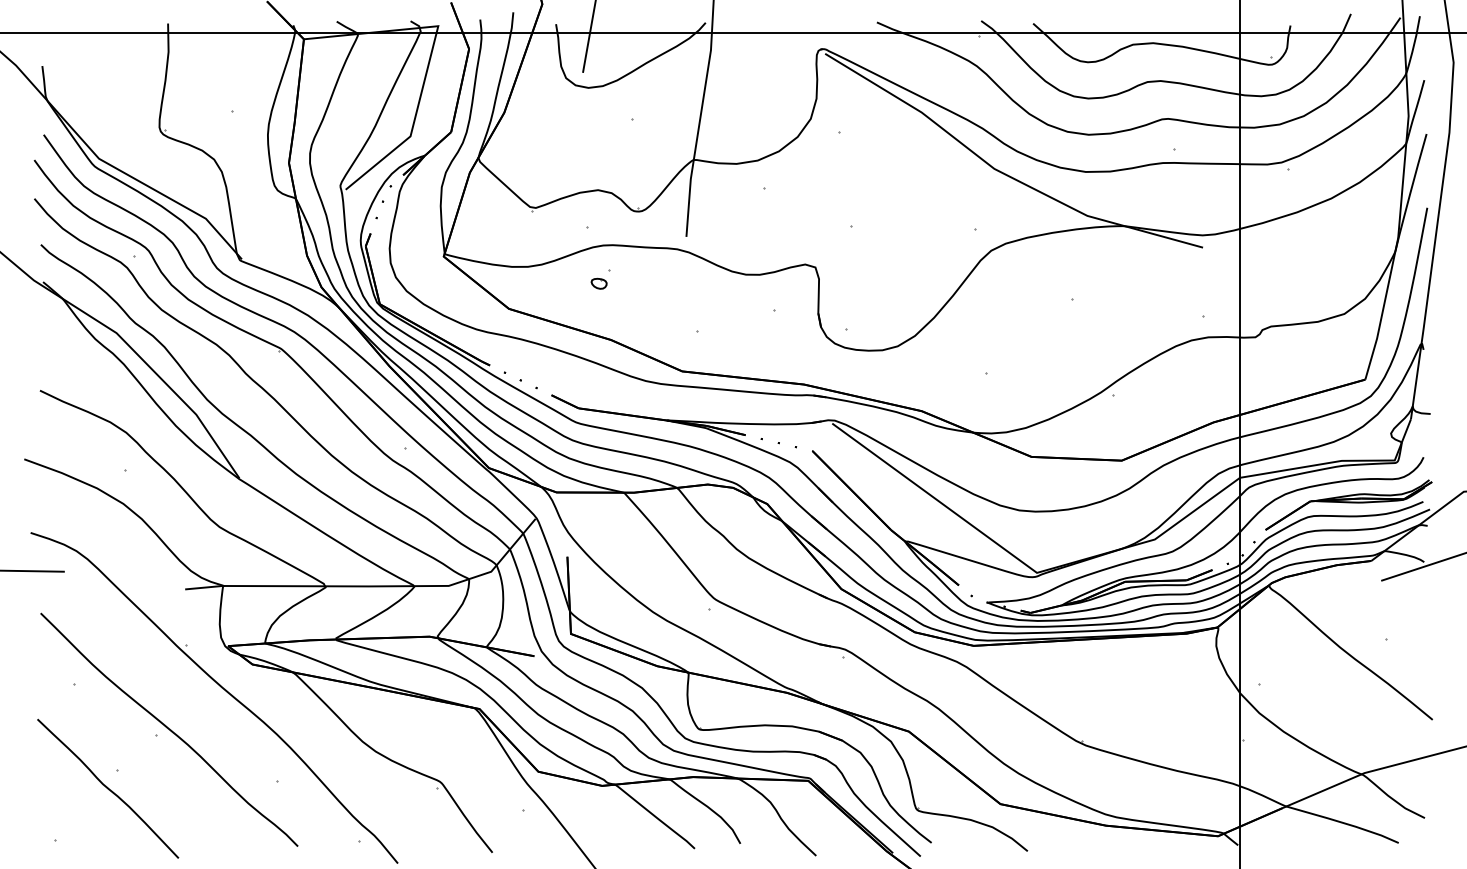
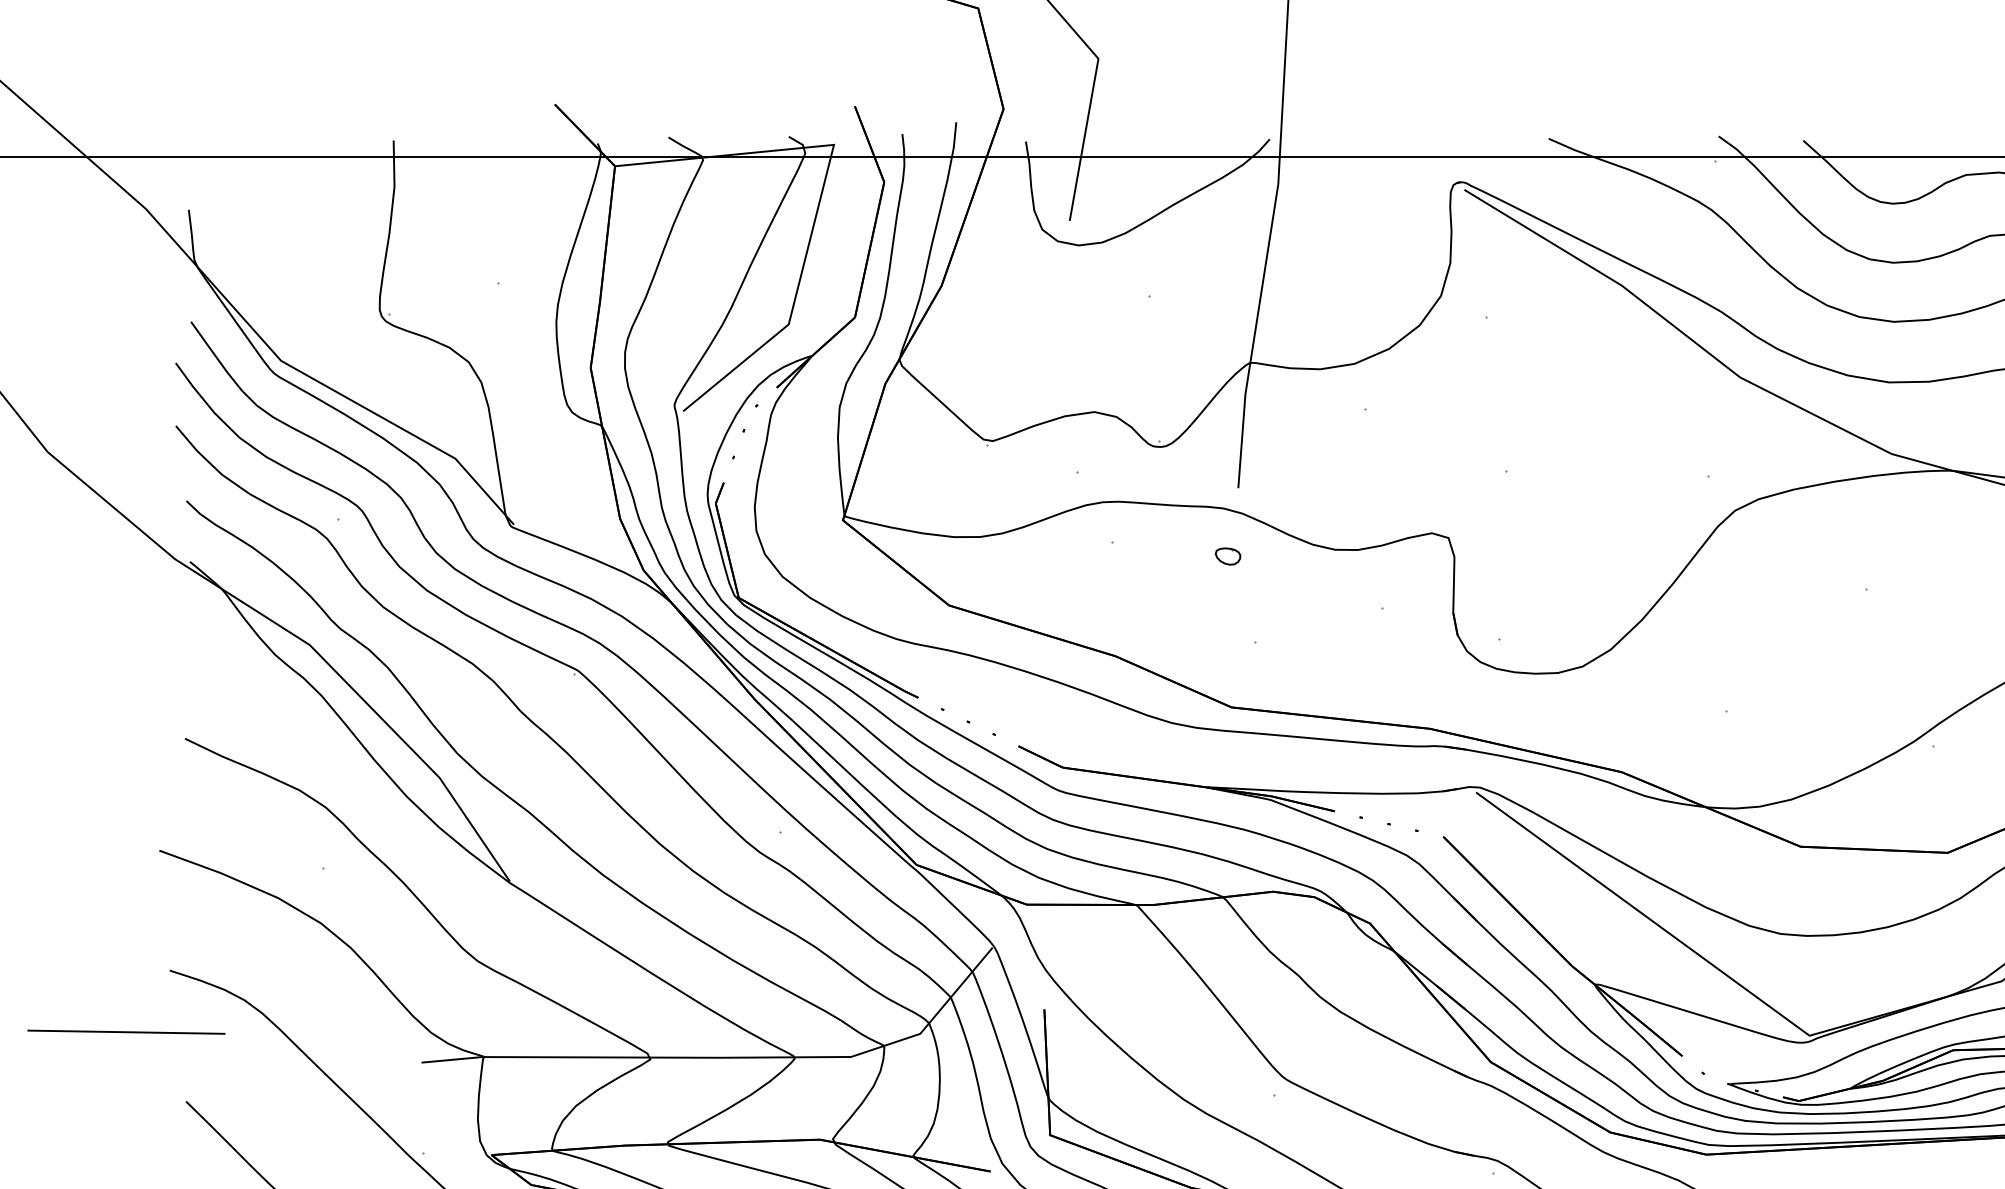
part: (598, 283) -> (1227, 556), moved

